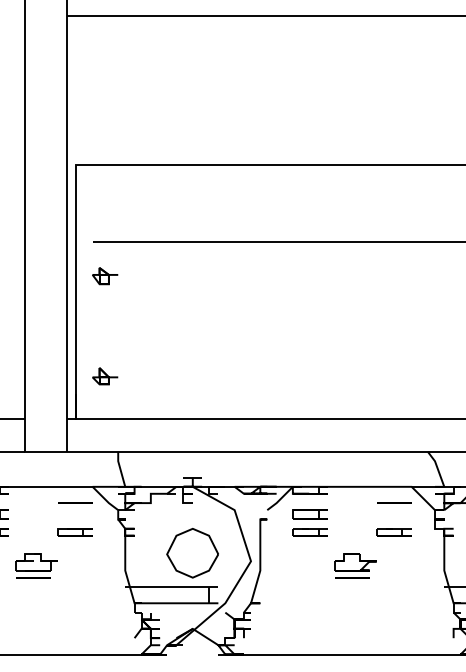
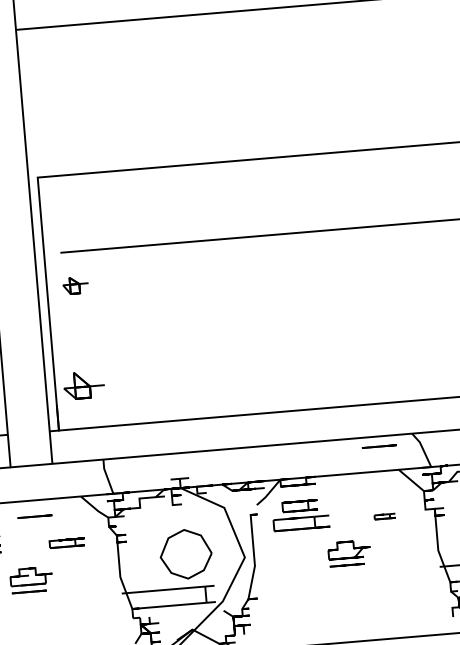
part: (105, 376) -> (84, 385), size x1.6
line: (75, 502) -> (35, 516), moved
line: (394, 502) -> (379, 445), moved
part: (309, 532) -> (300, 523), size x1.6
part: (393, 532) -> (384, 516), size x0.6

